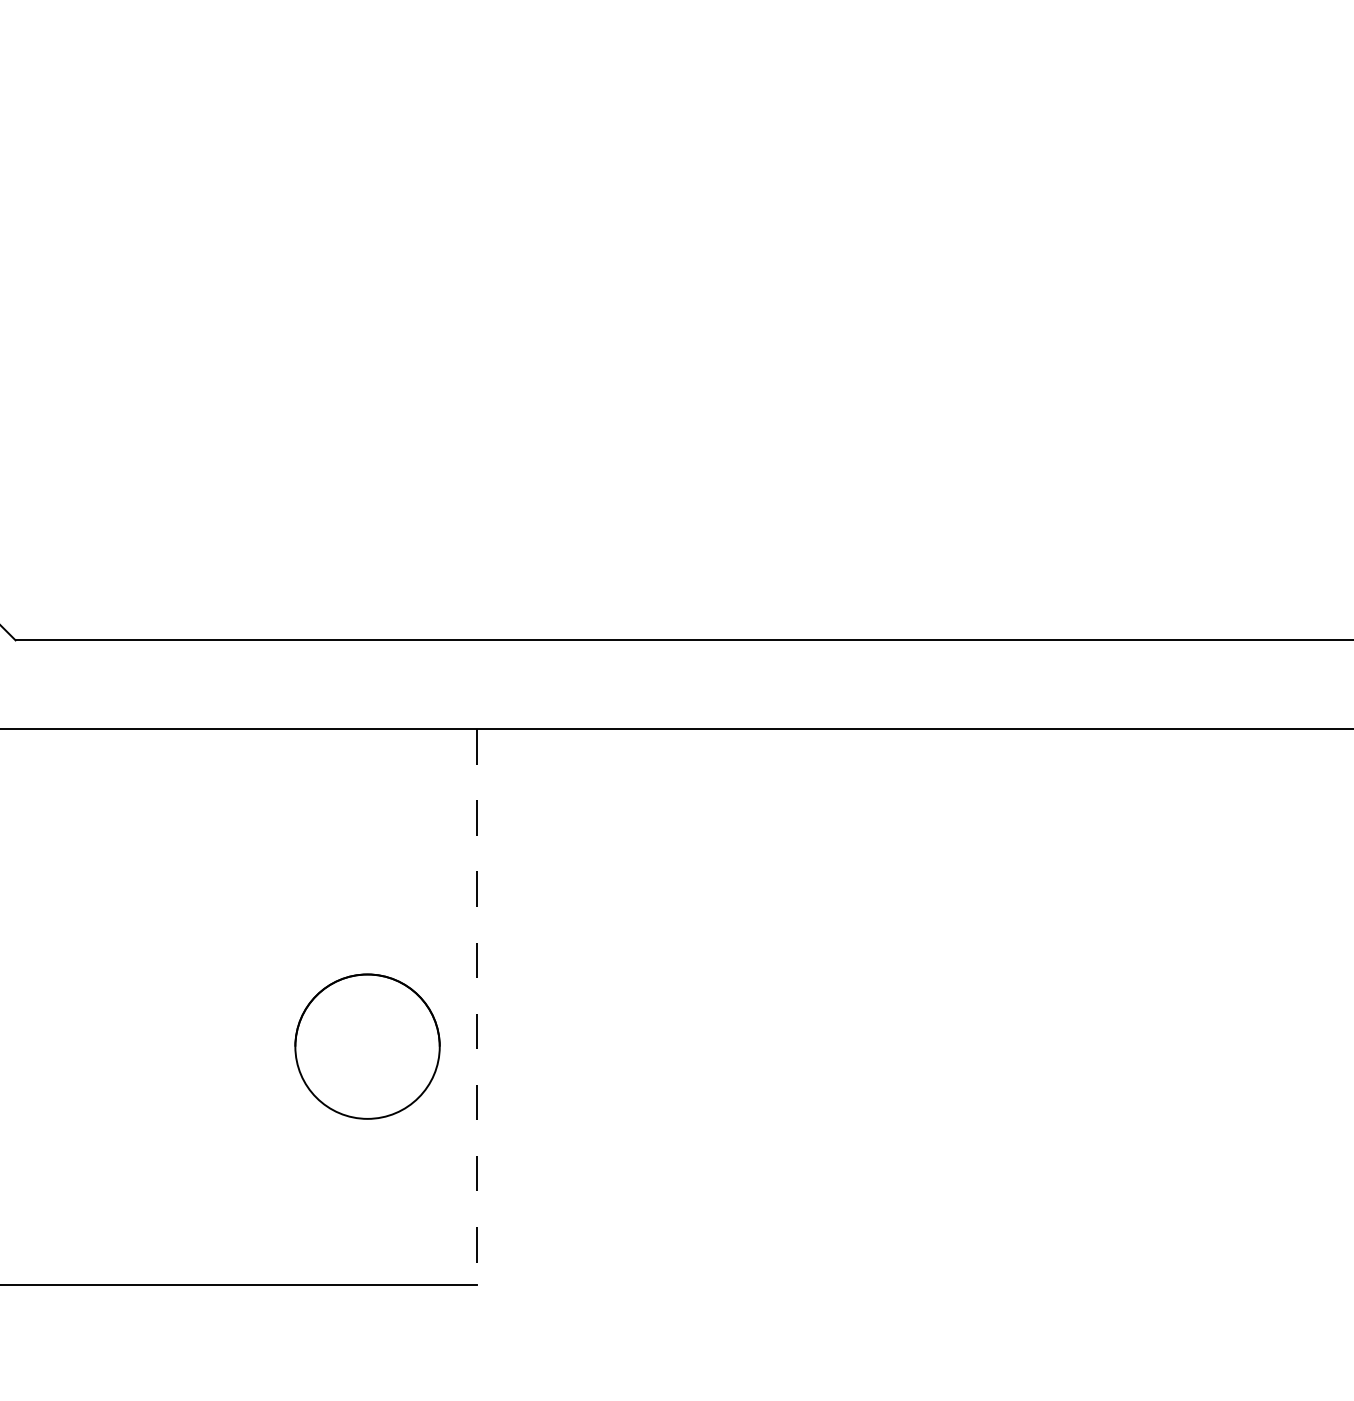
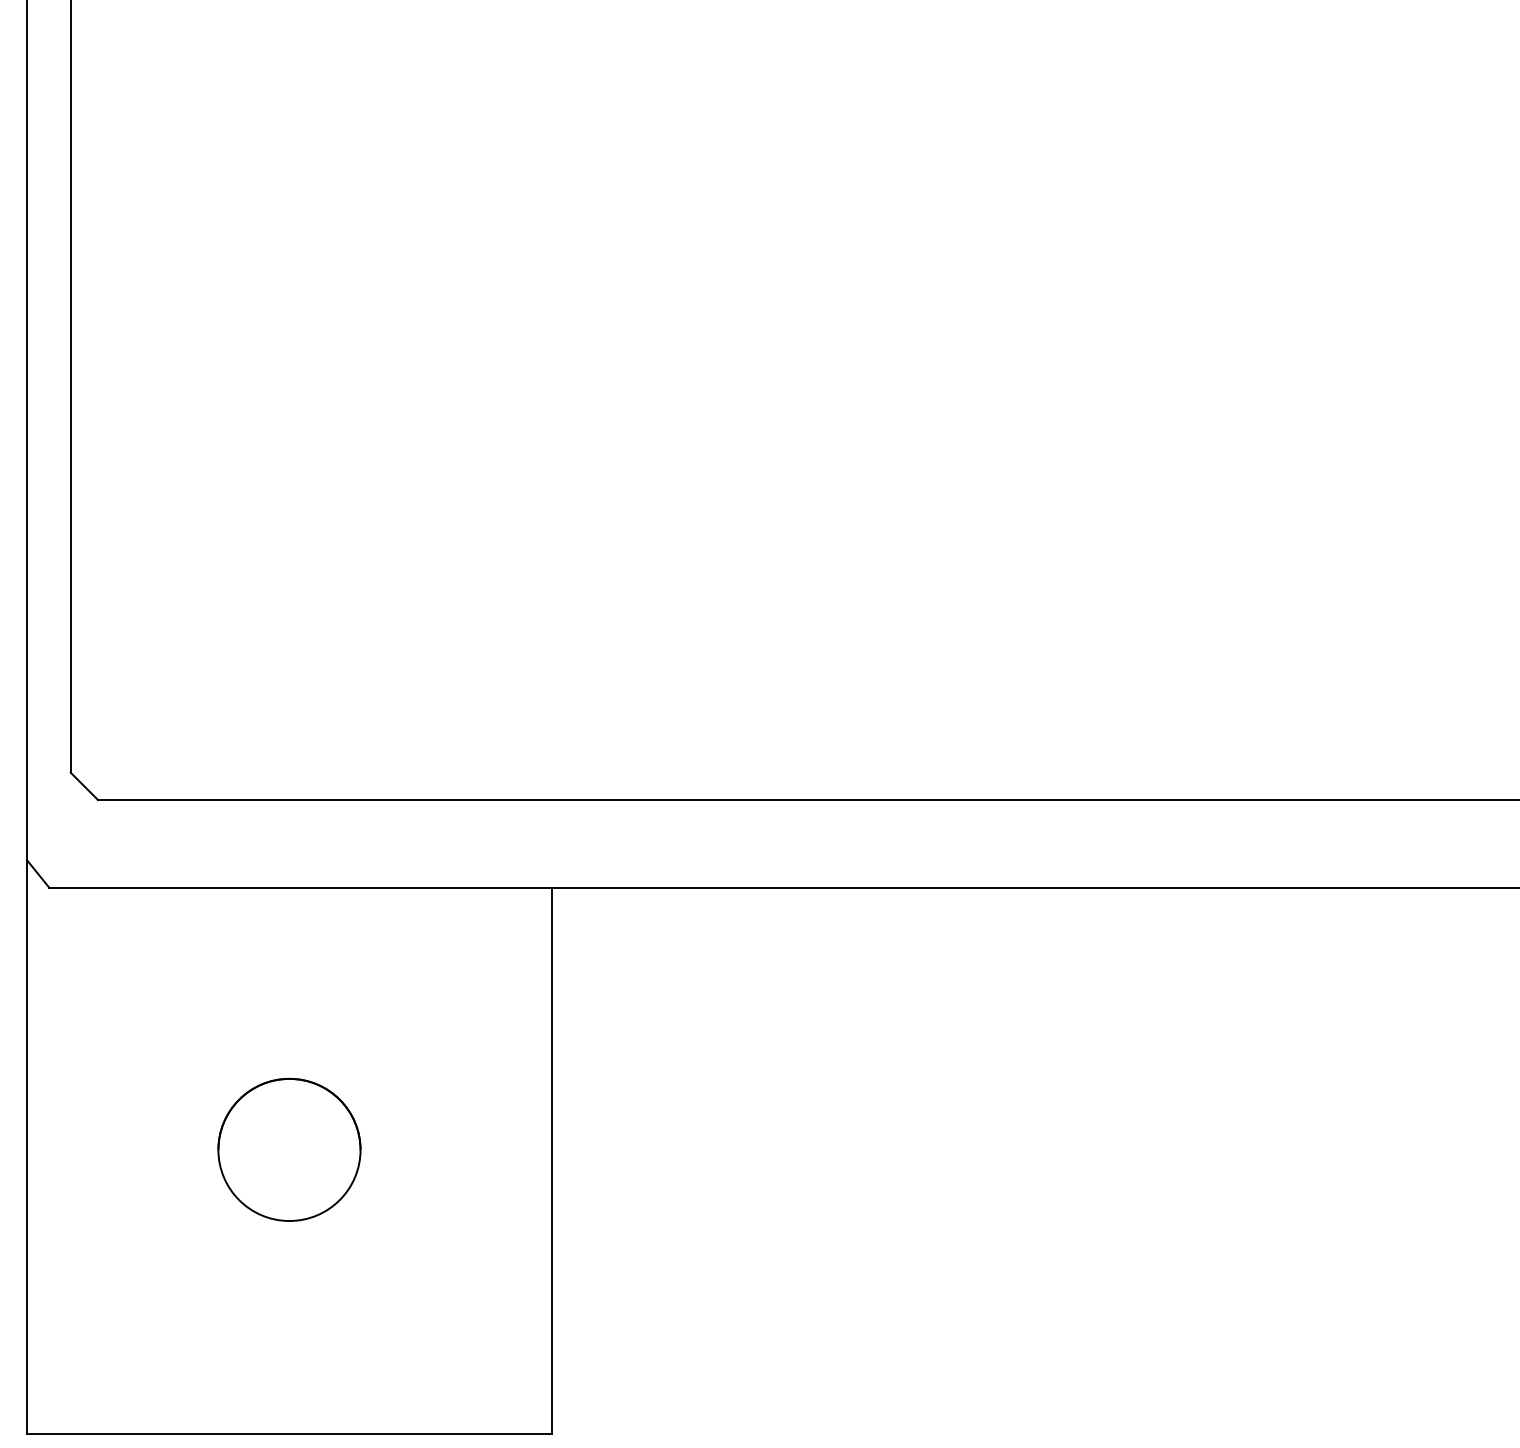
line: (476, 1007) -> (551, 1161), dashed -> solid
circle: (367, 1046) -> (289, 1149), moved

